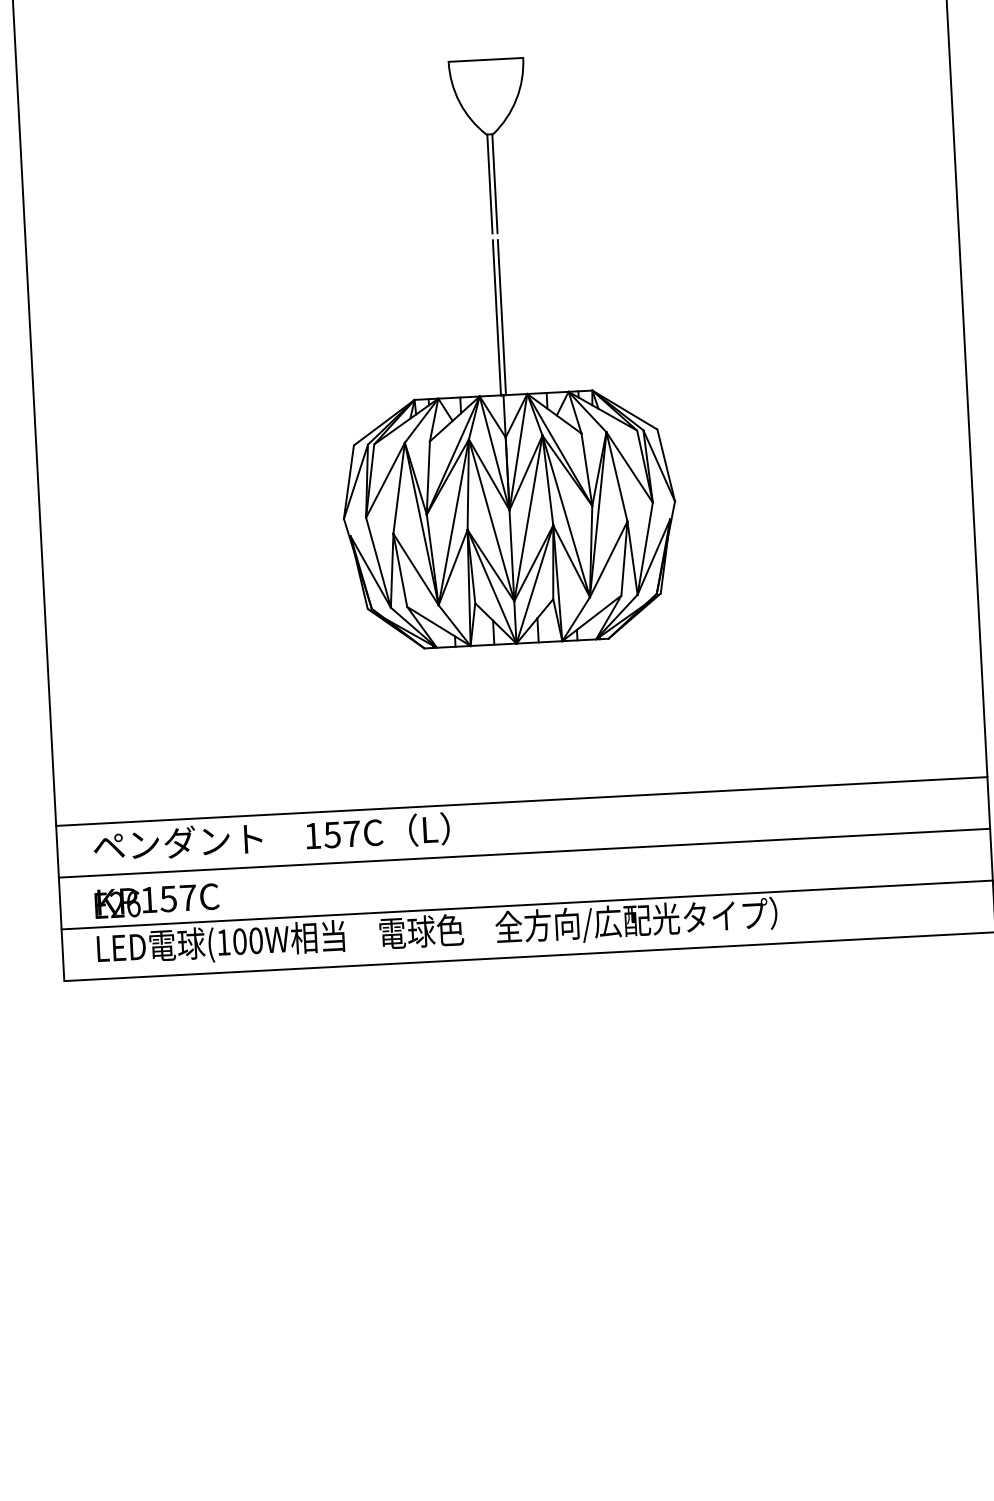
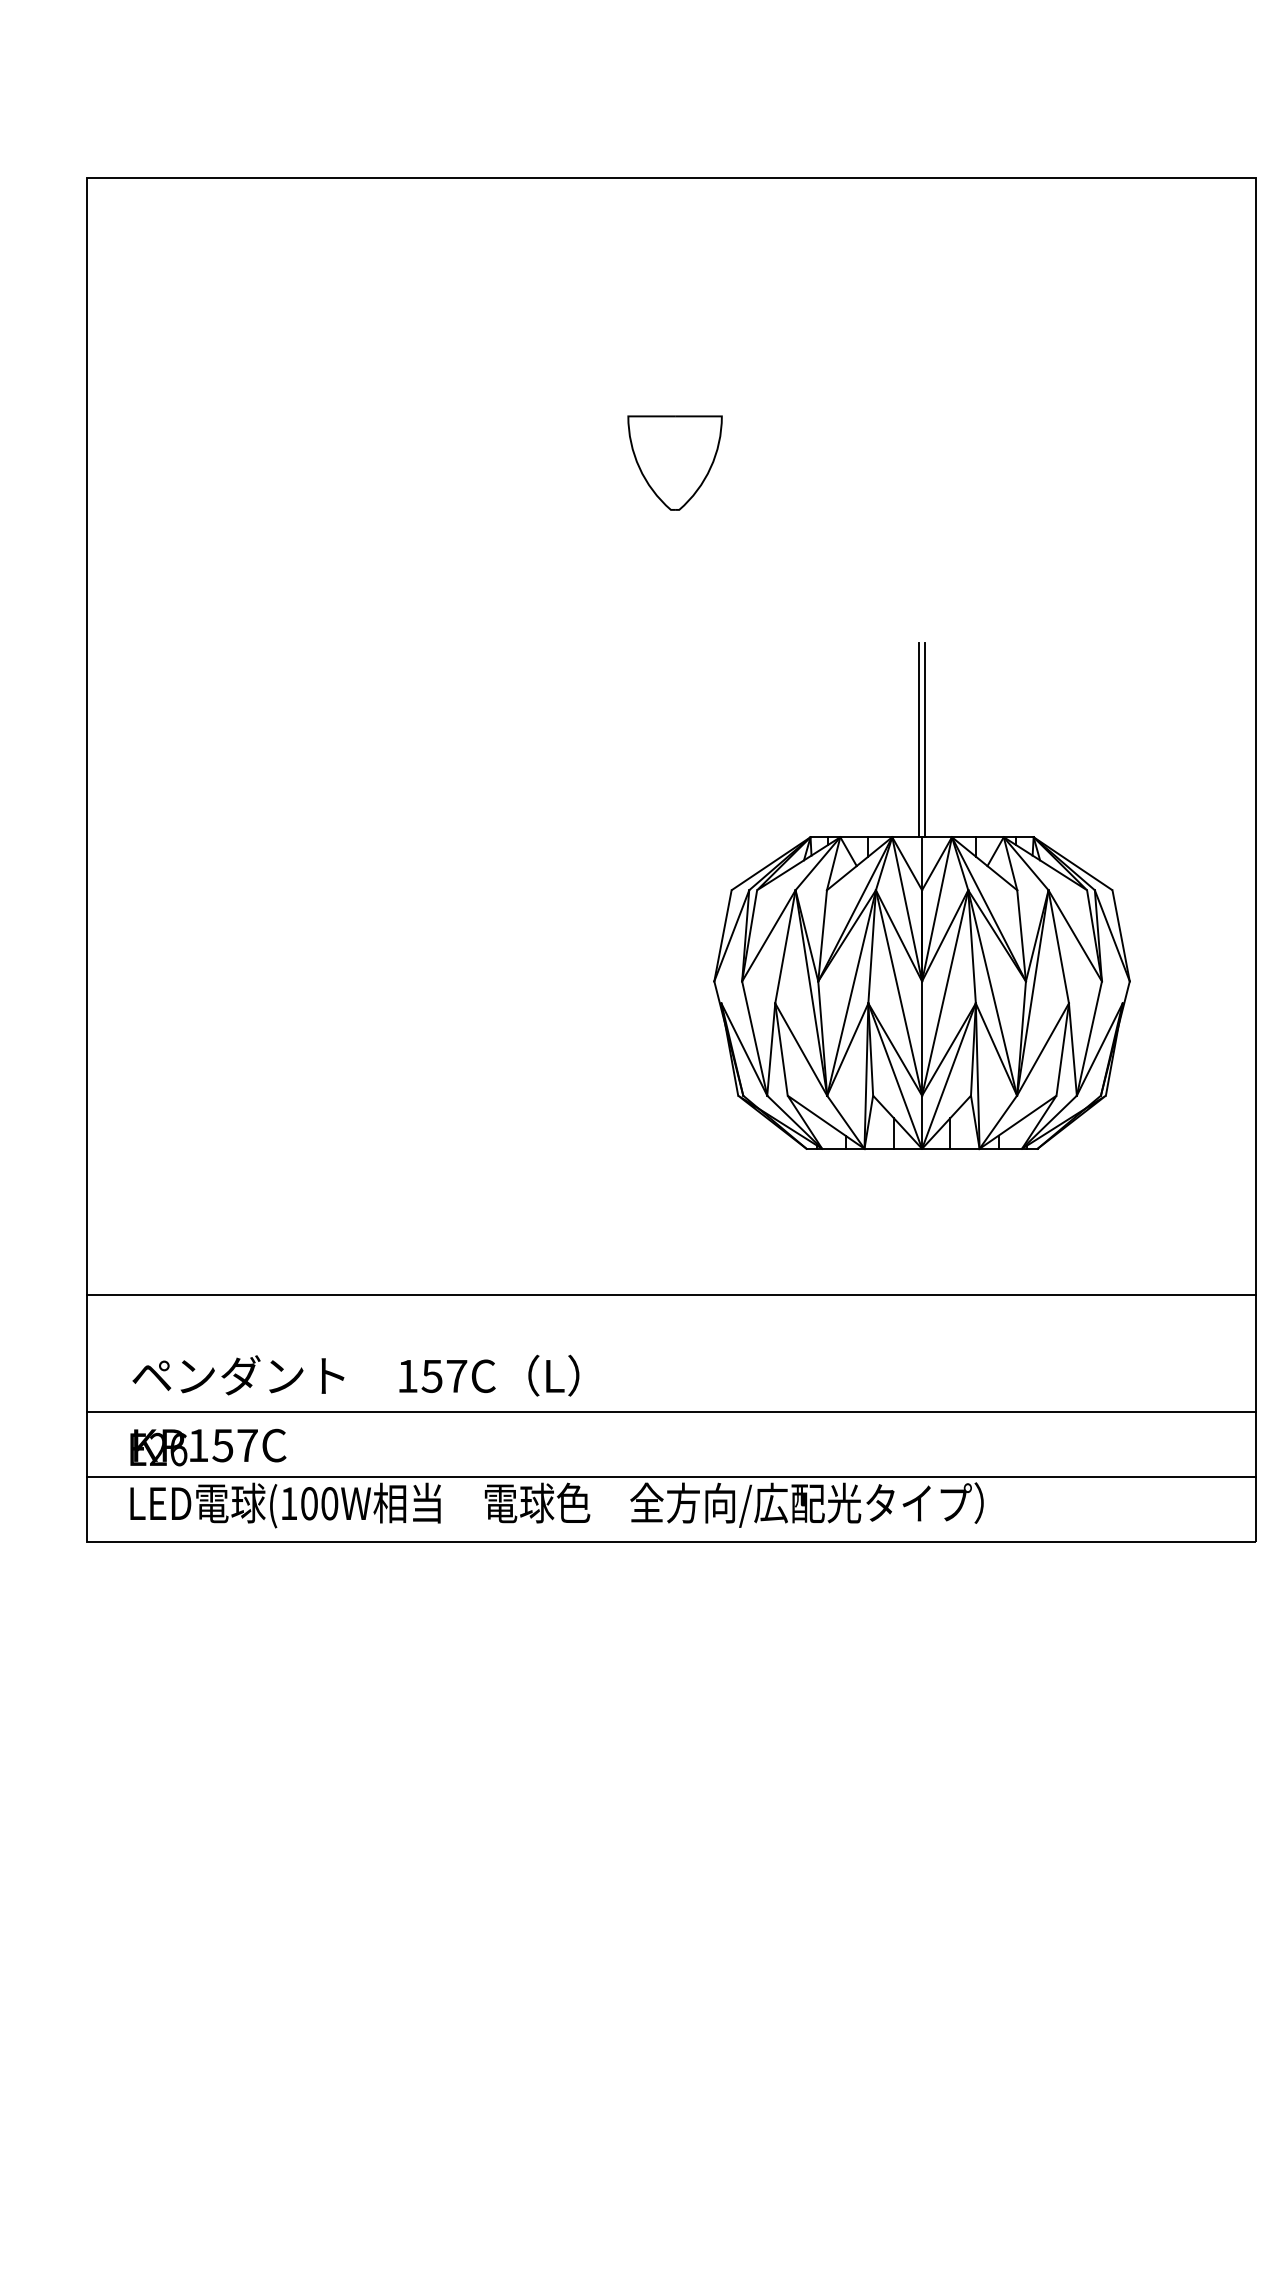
line: (489, 183) -> (671, 571), removed
line: (495, 183) -> (678, 571), removed
part: (505, 442) -> (921, 896), moved
line: (521, 801) -> (671, 1294), moved

